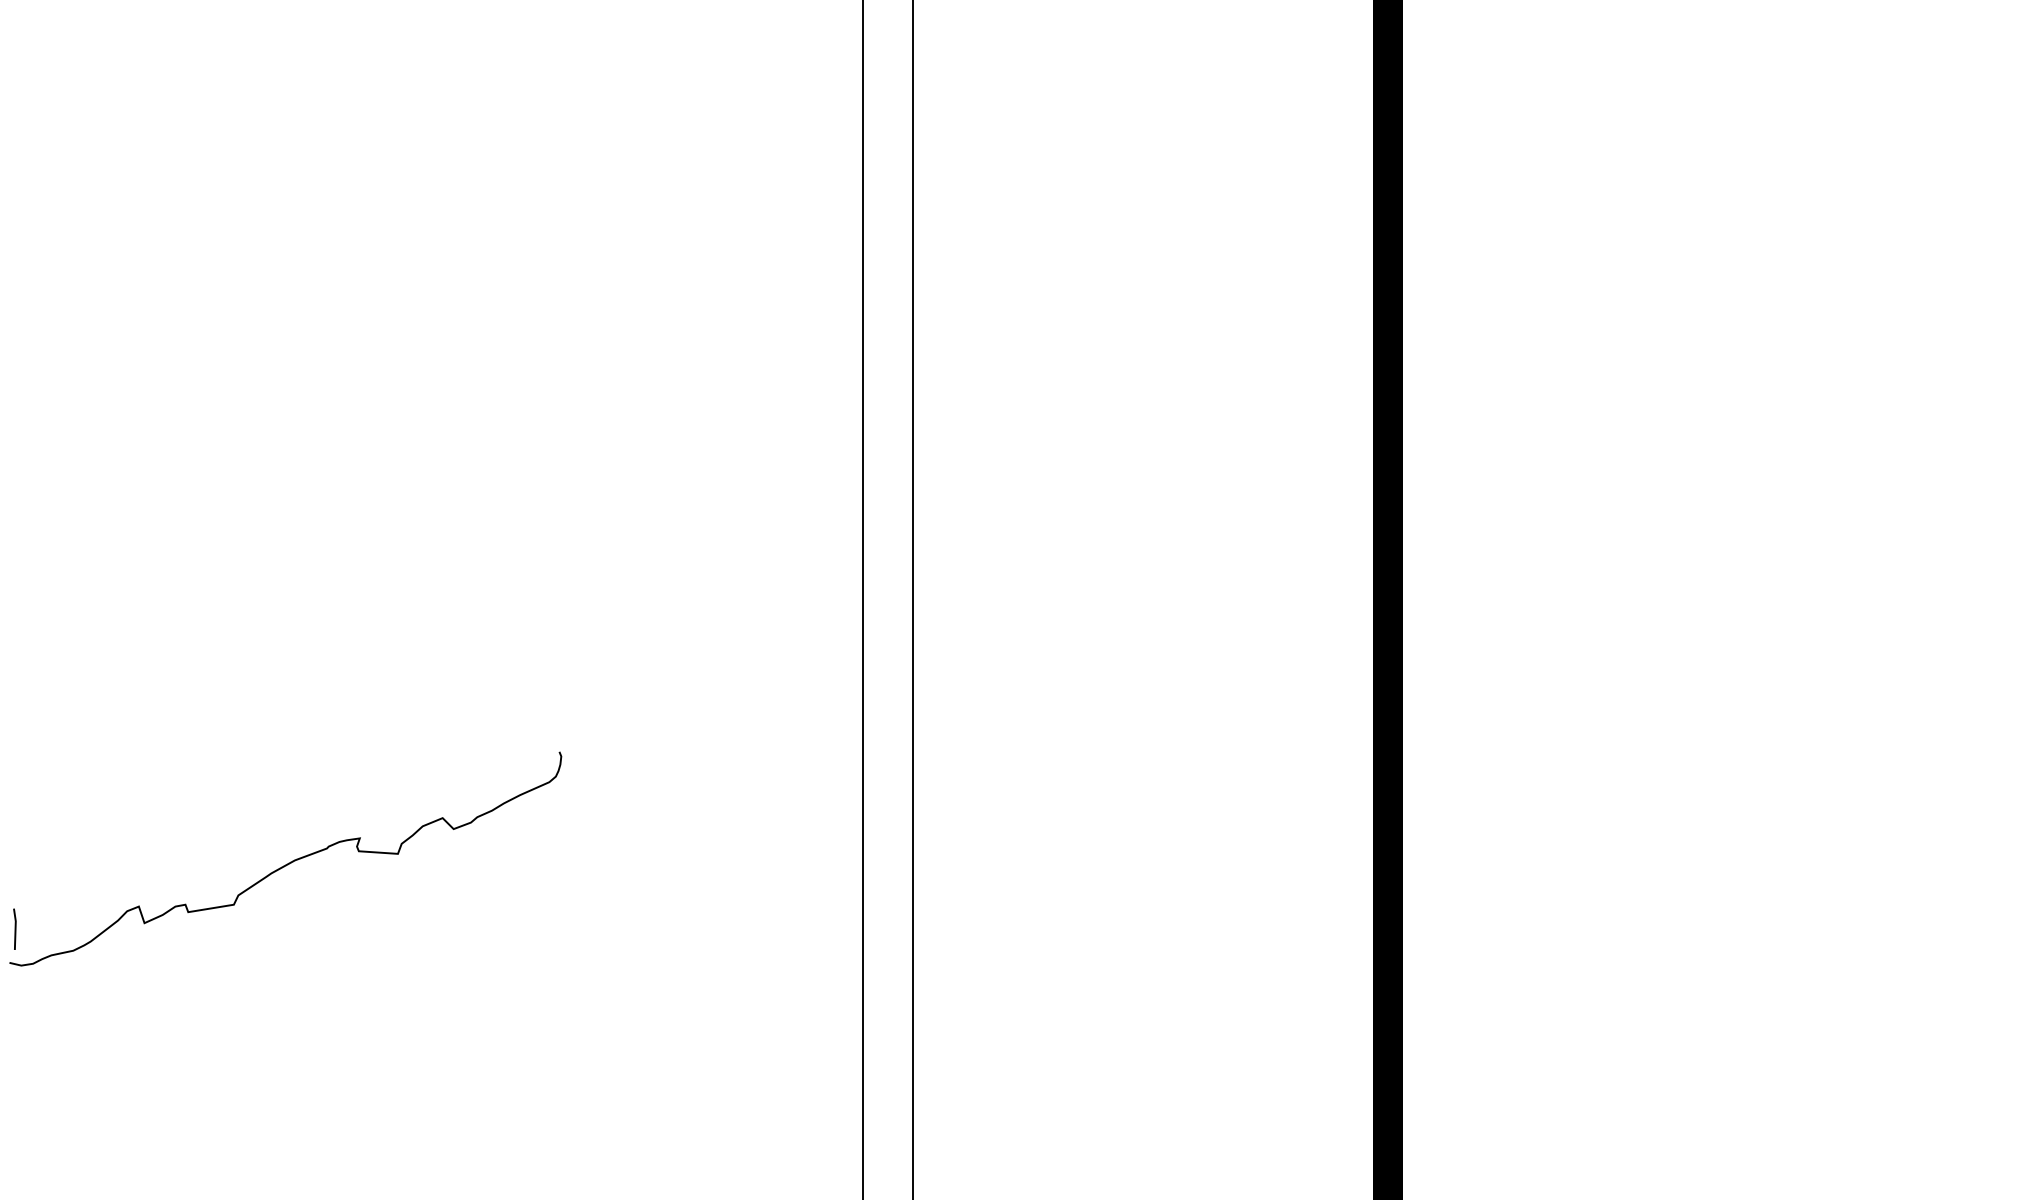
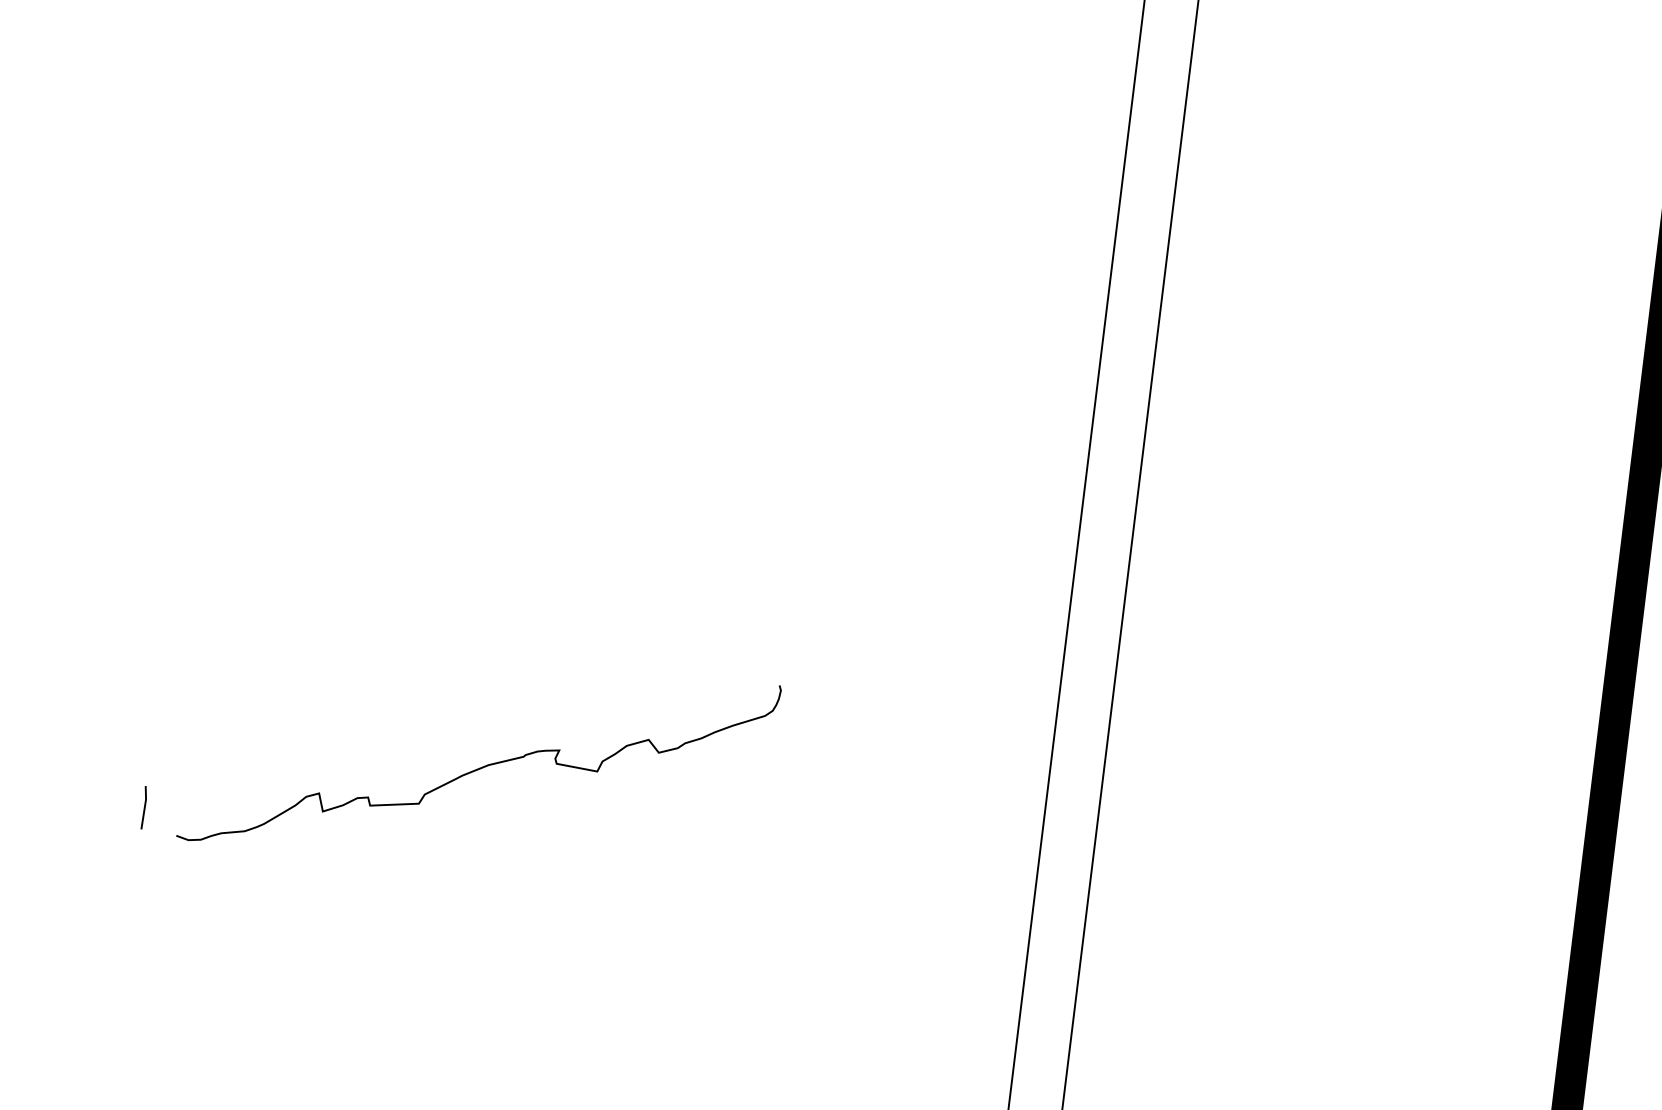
curve: (288, 862) -> (481, 766), moved

